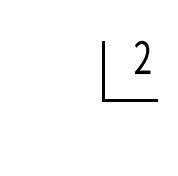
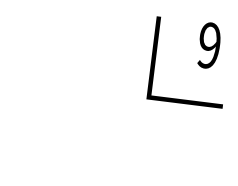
text: (142, 57) -> (209, 45), 2 -> 9

